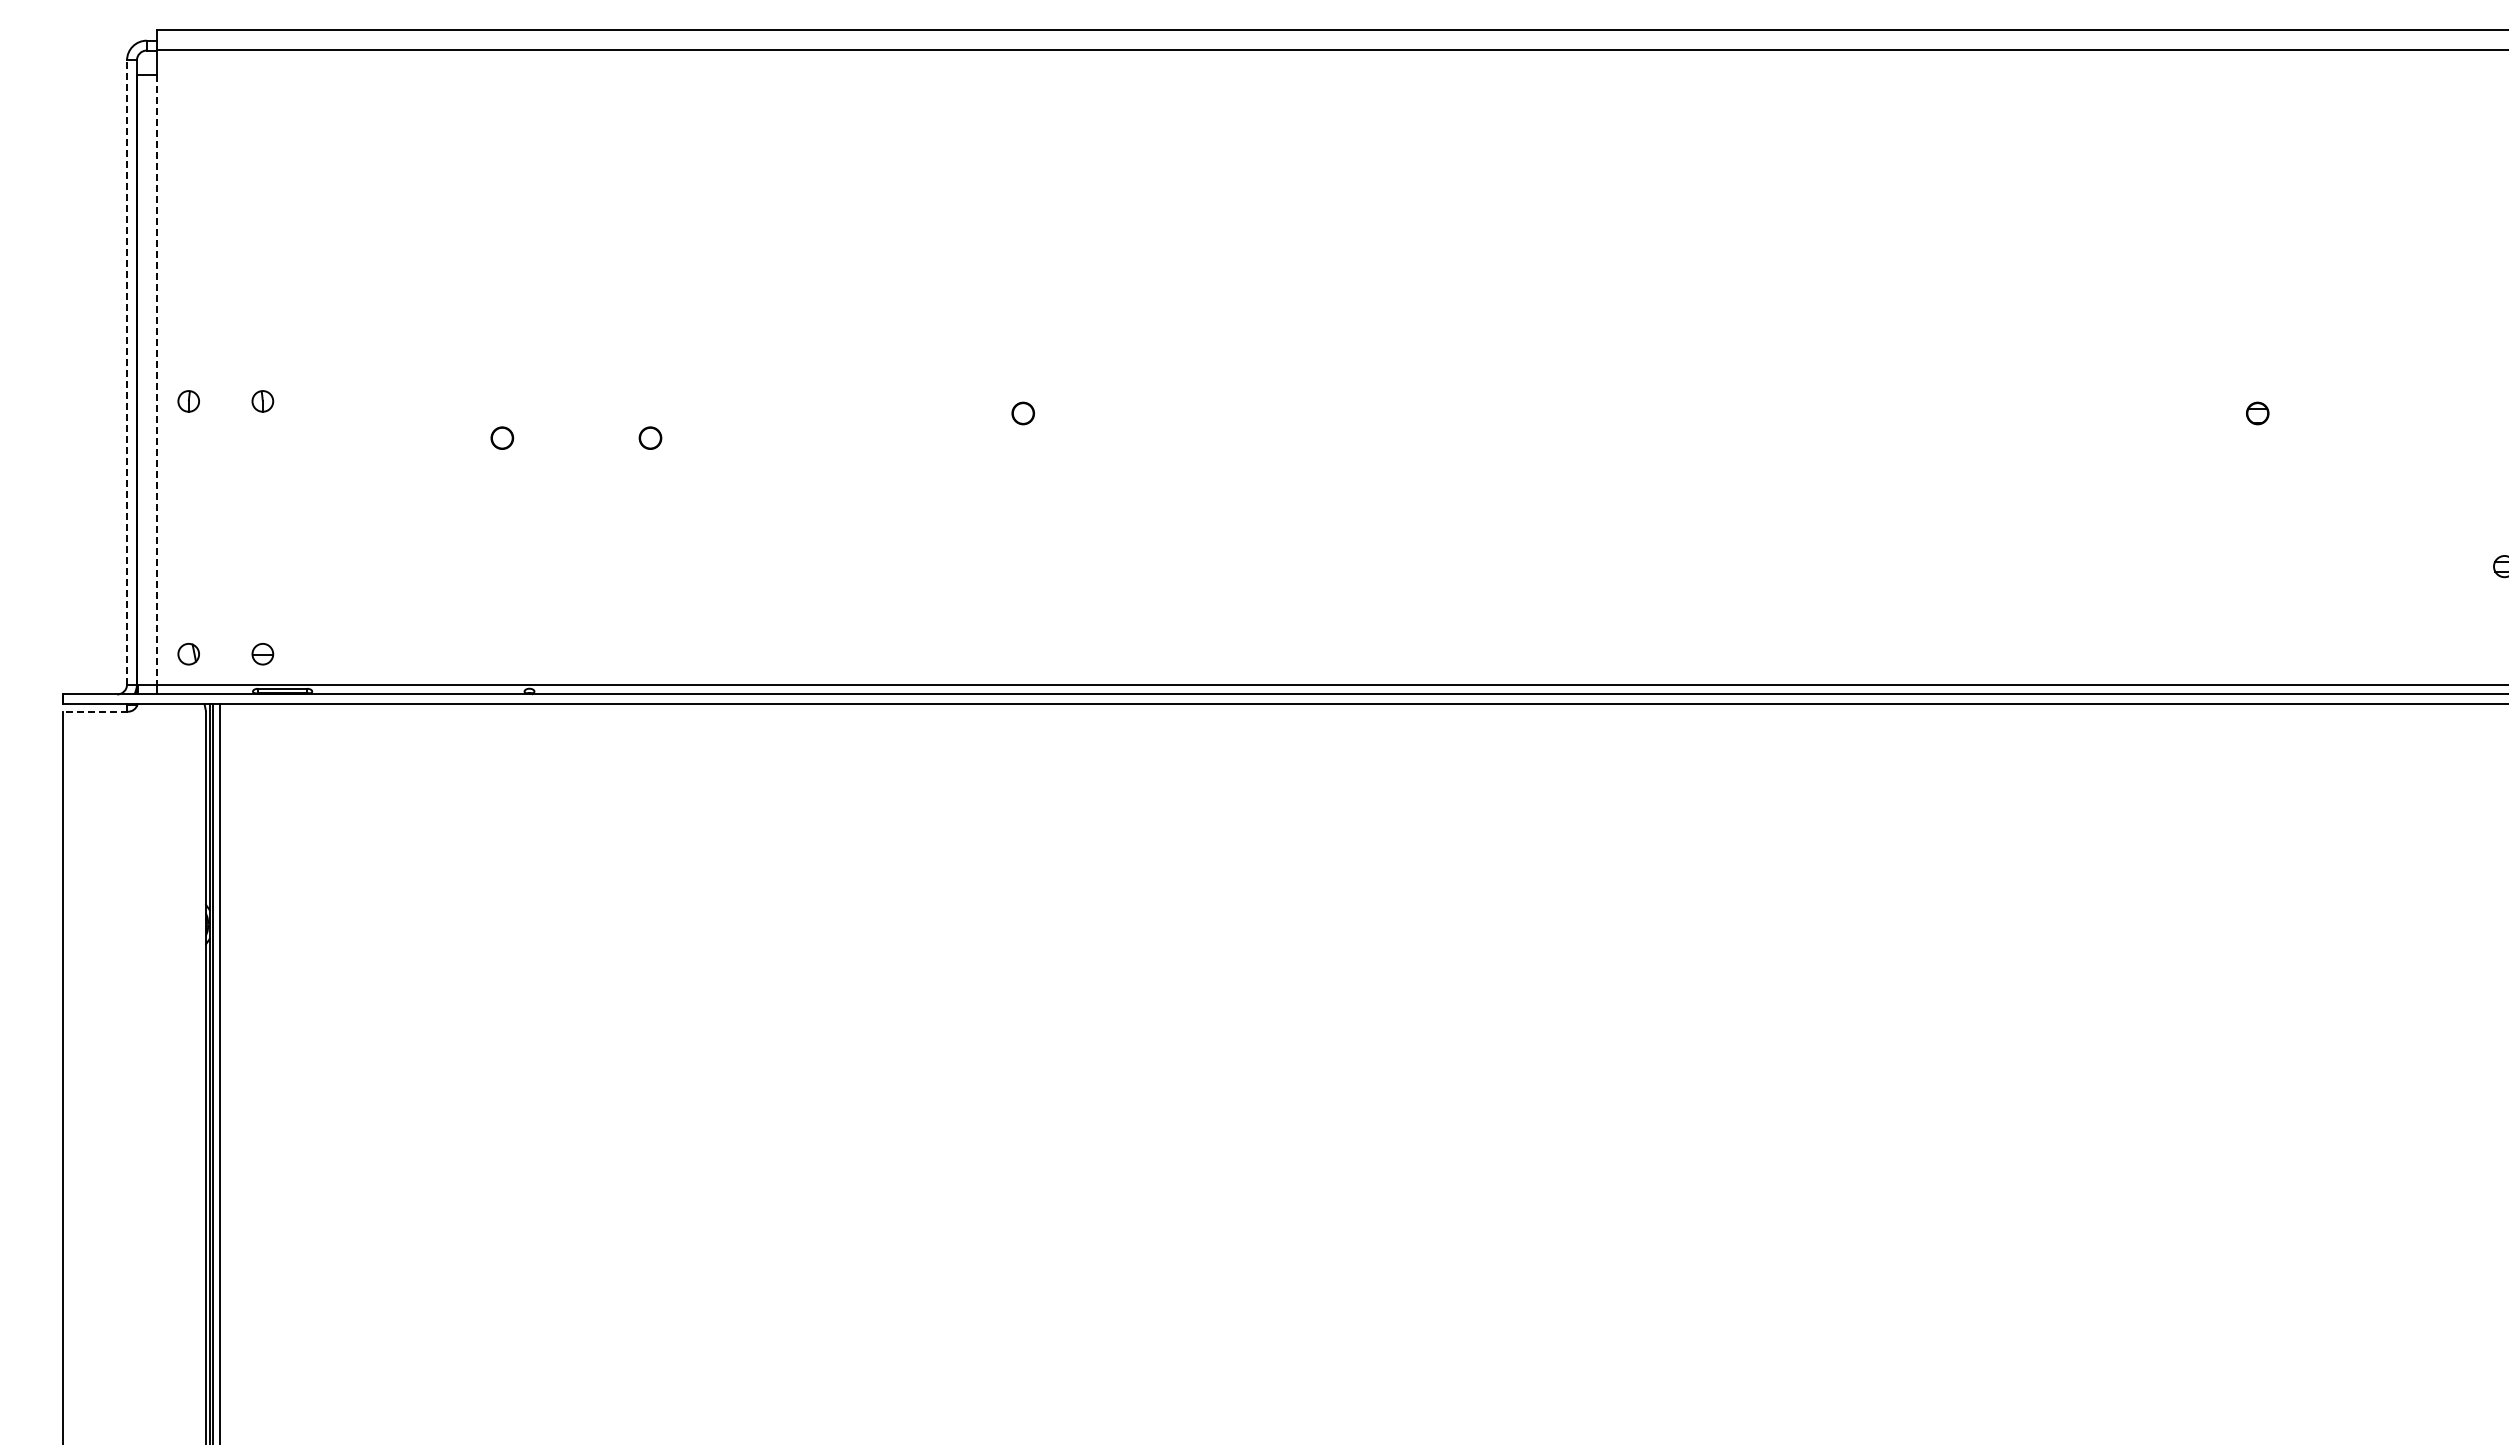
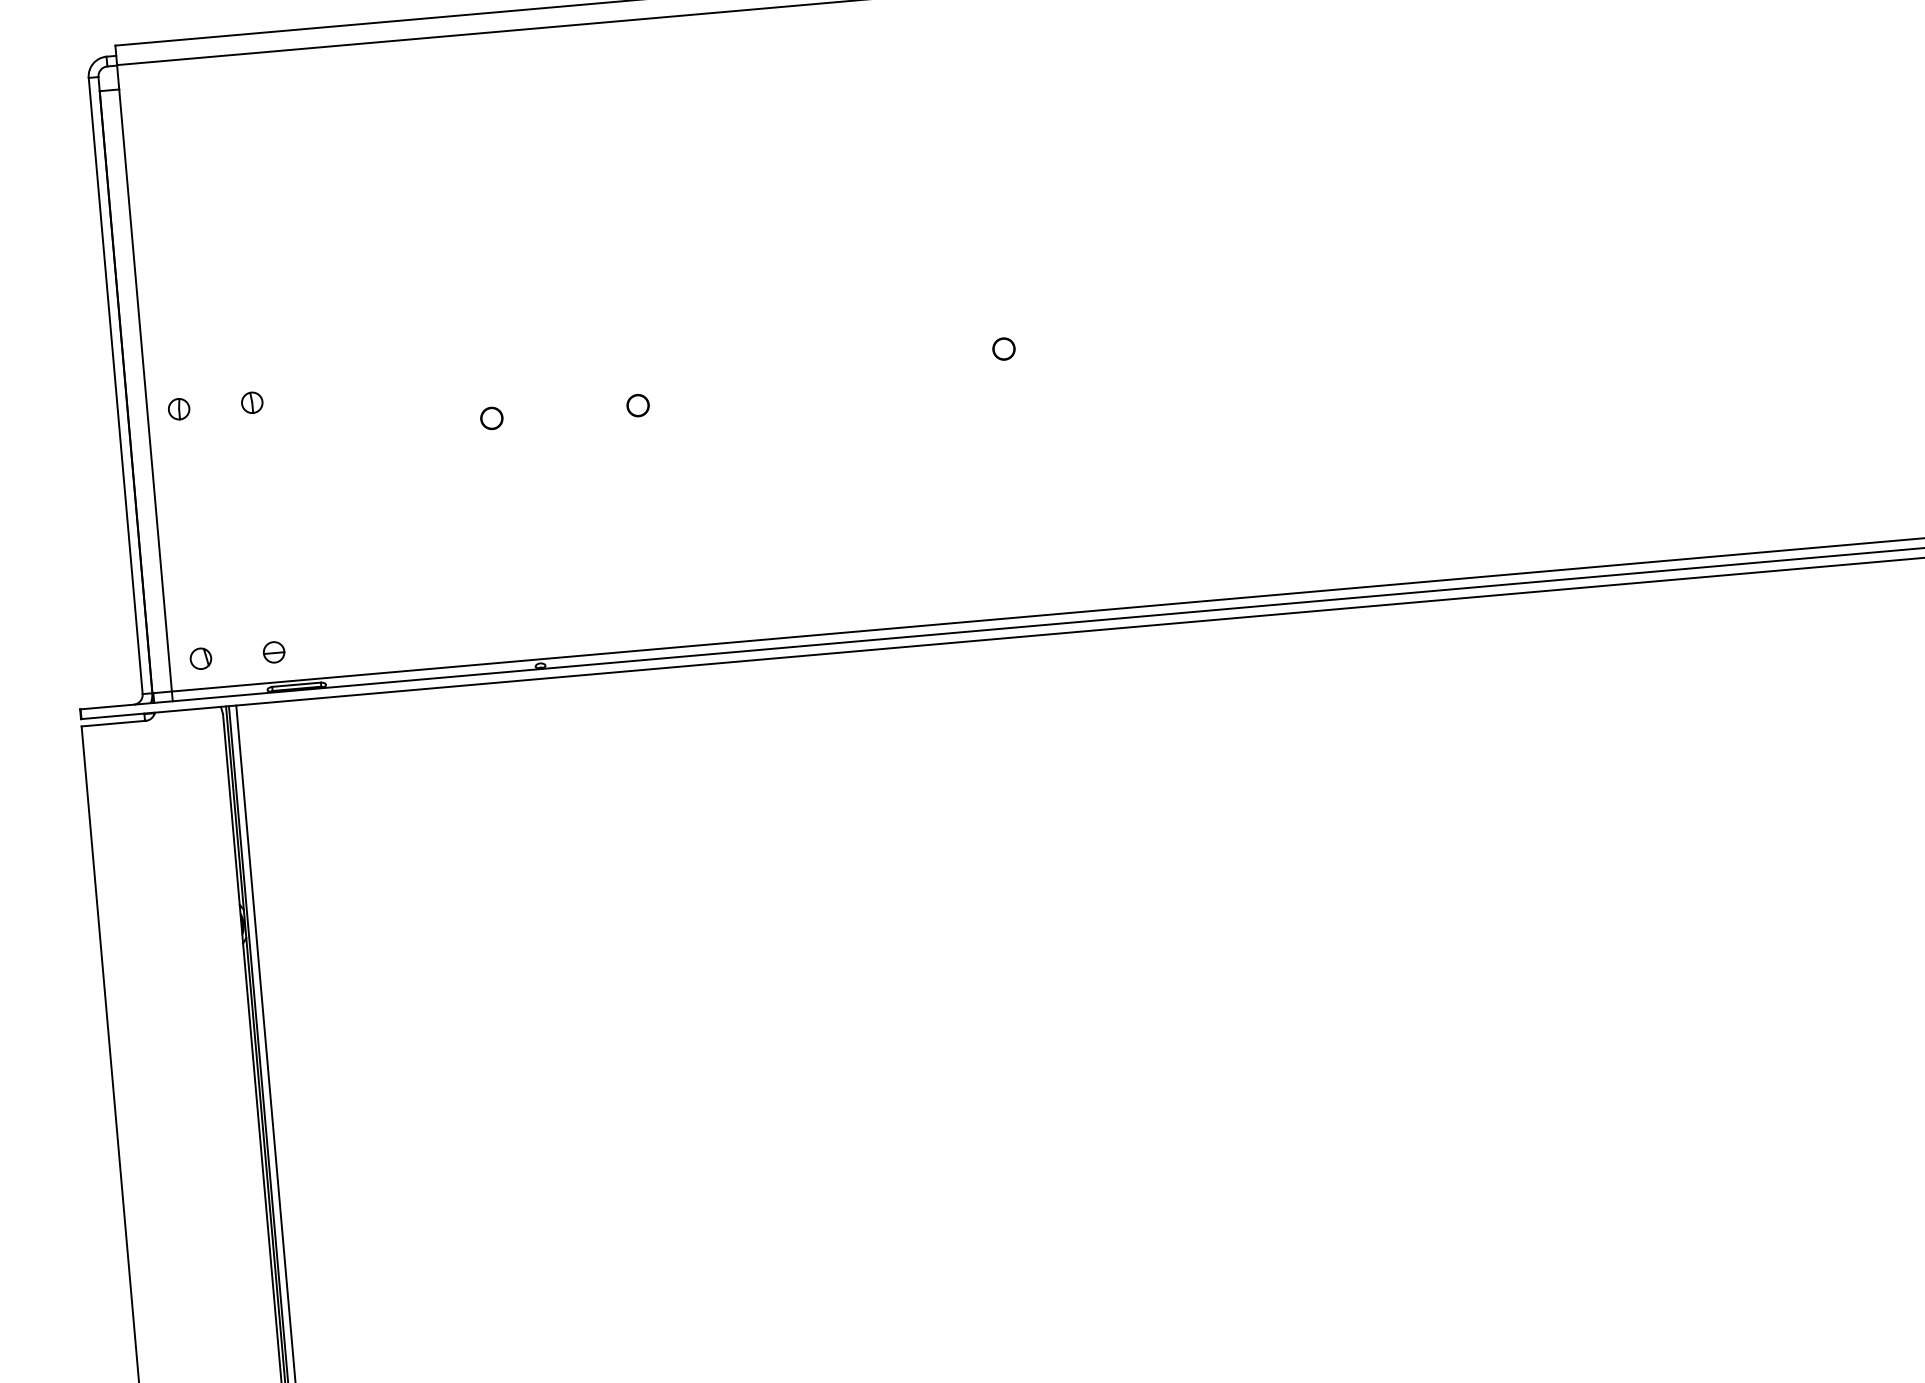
line: (127, 372) -> (116, 385), dashed -> solid
line: (156, 379) -> (145, 390), dashed -> solid
line: (95, 711) -> (113, 723), dashed -> solid

